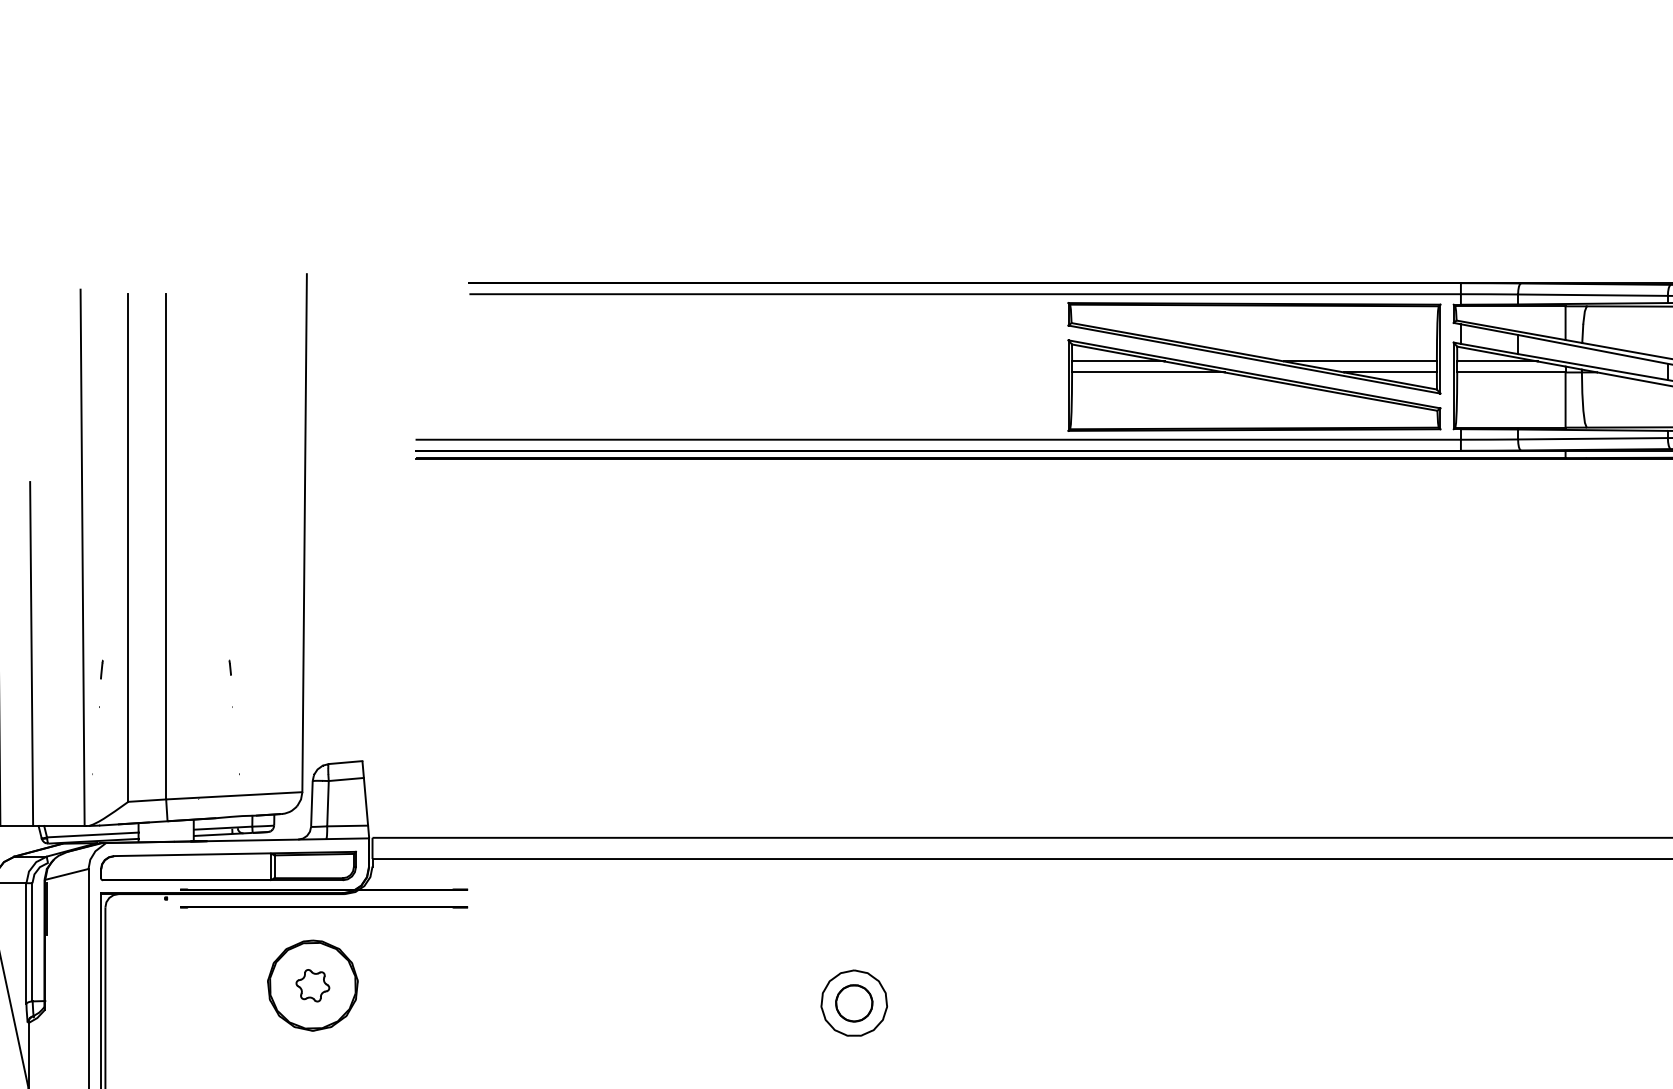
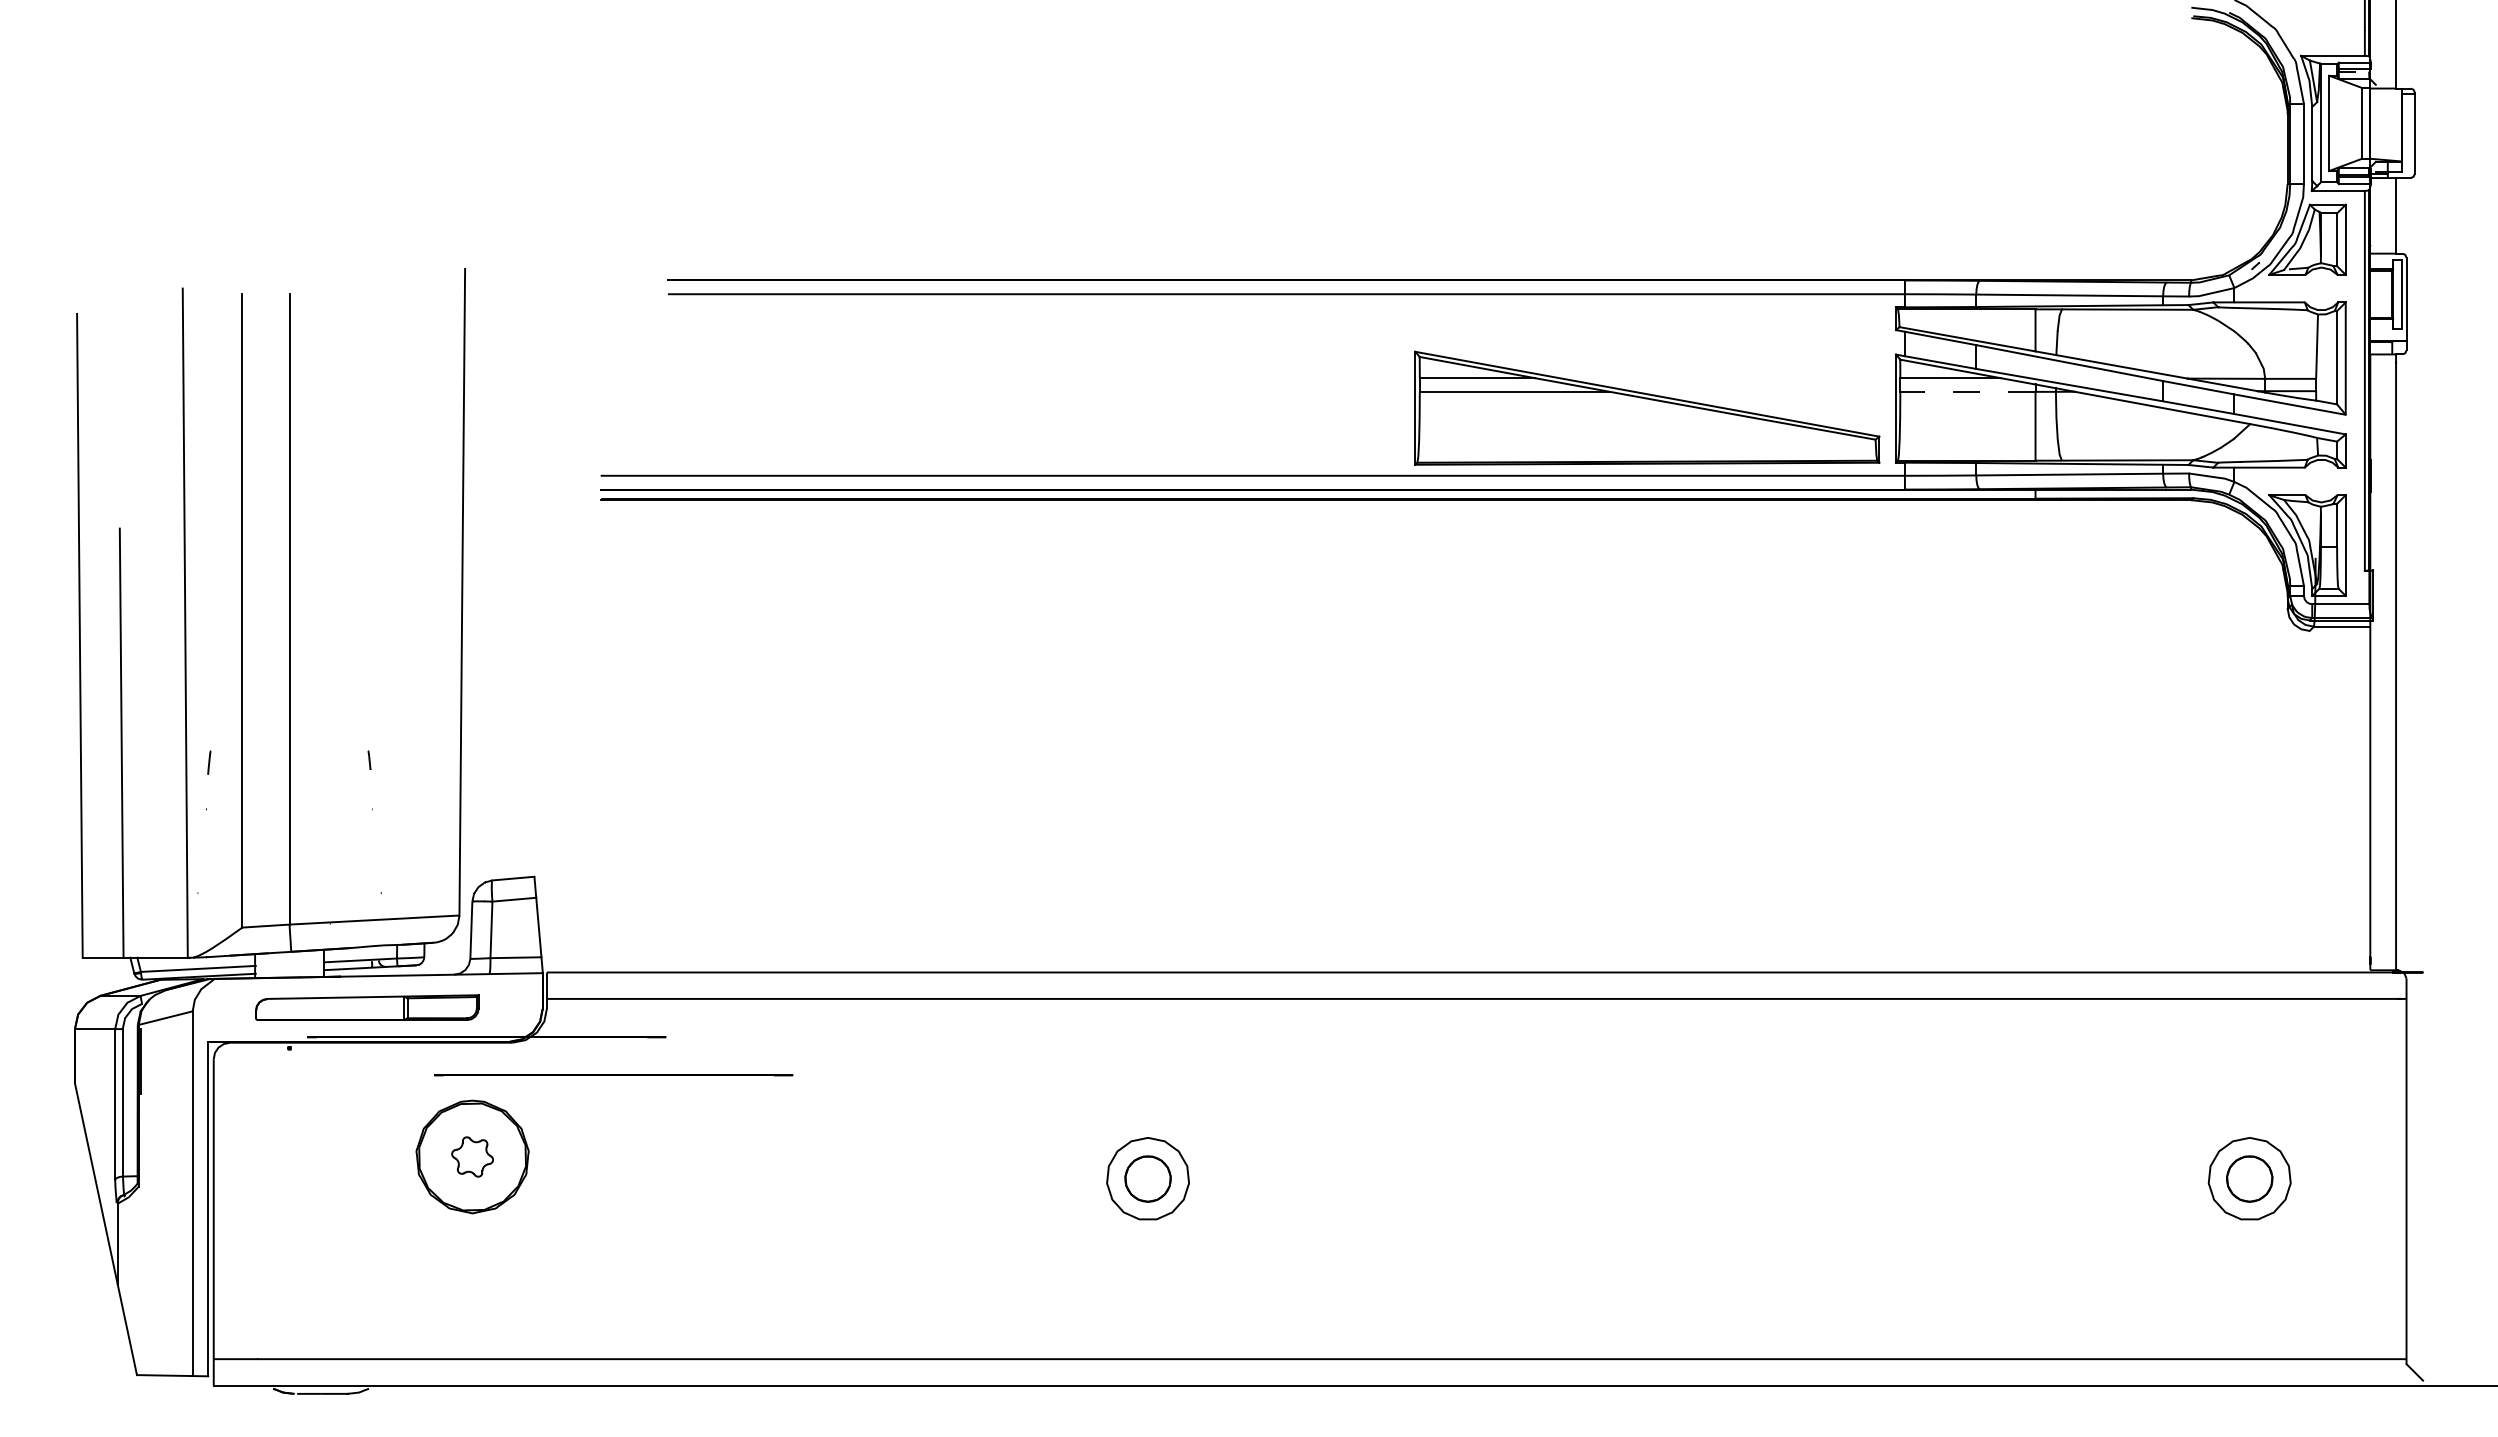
part: (1254, 348) -> (1647, 361), removed
line: (1511, 372) -> (1967, 391), solid -> dashed
part: (228, 865) -> (367, 1007), size x0.7
line: (324, 907) -> (613, 1075), moved

